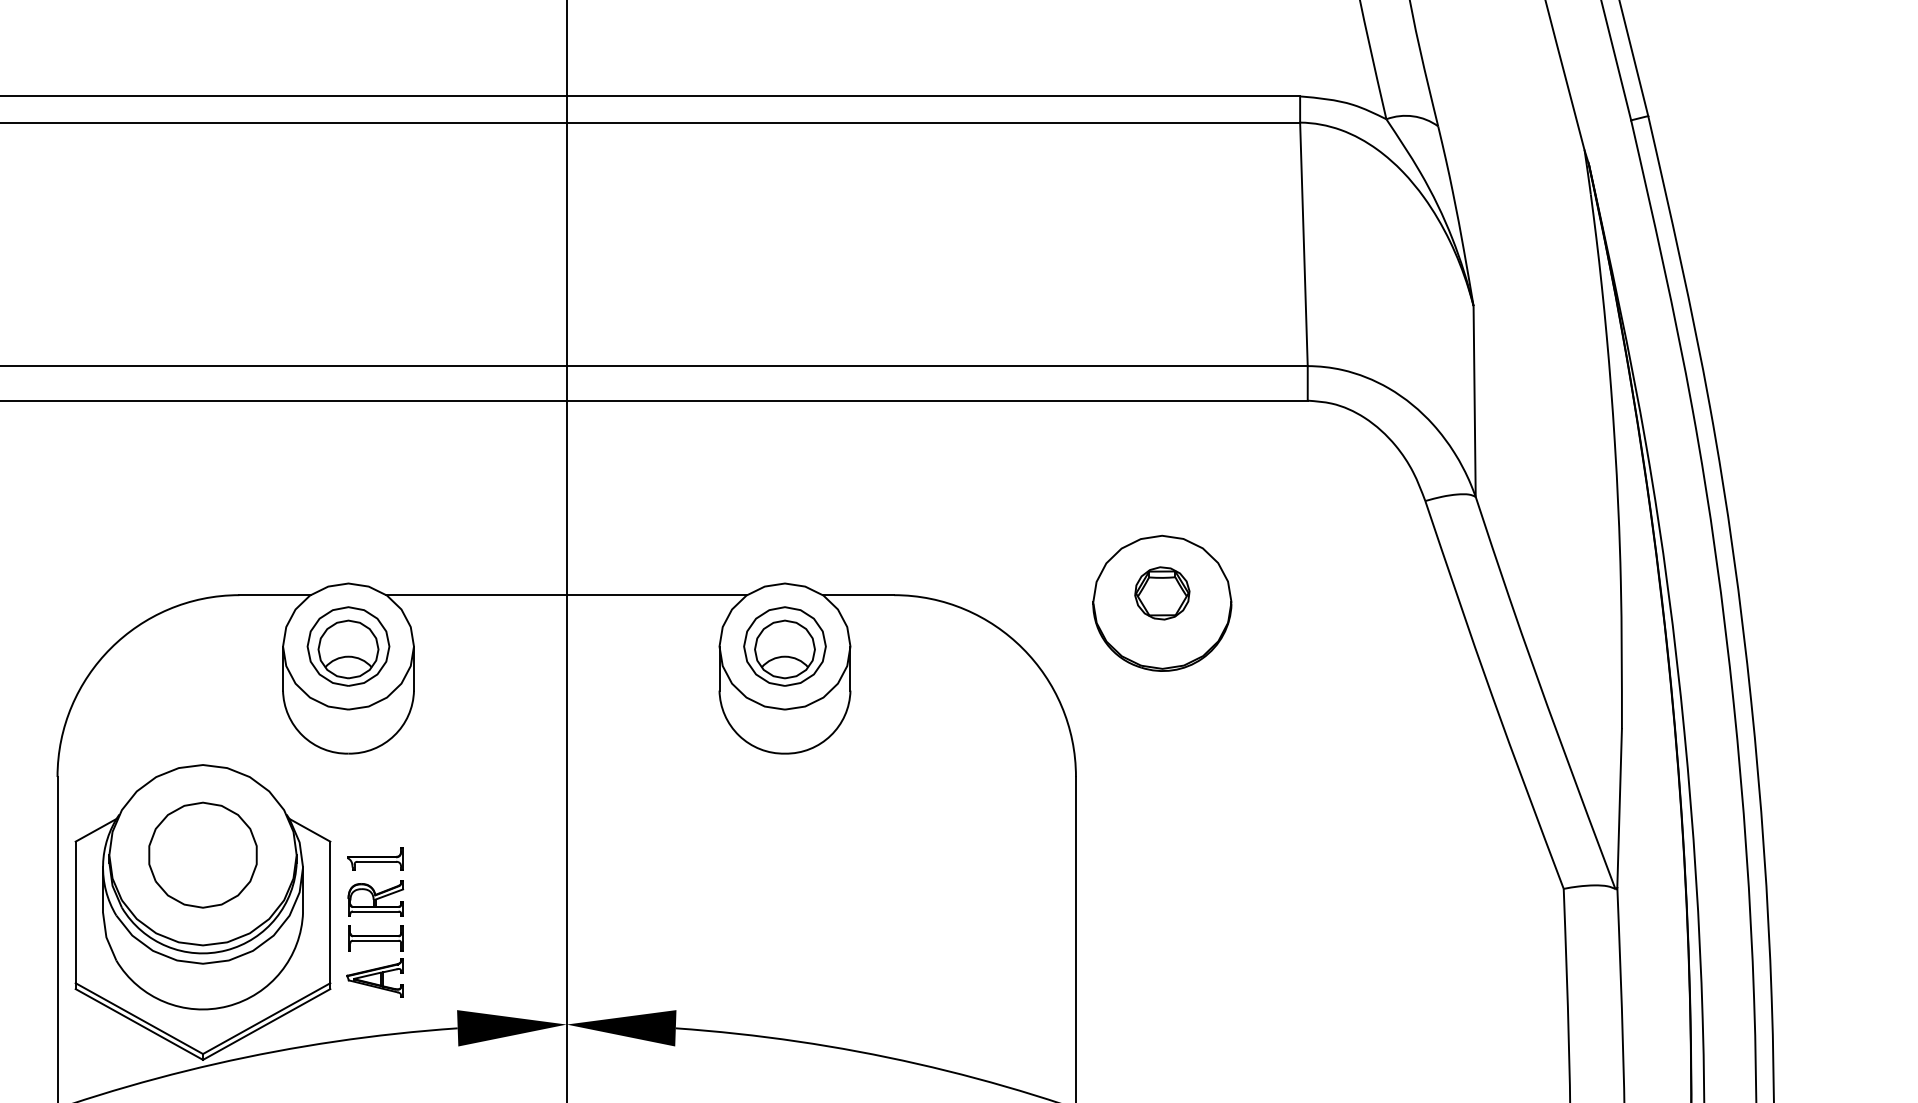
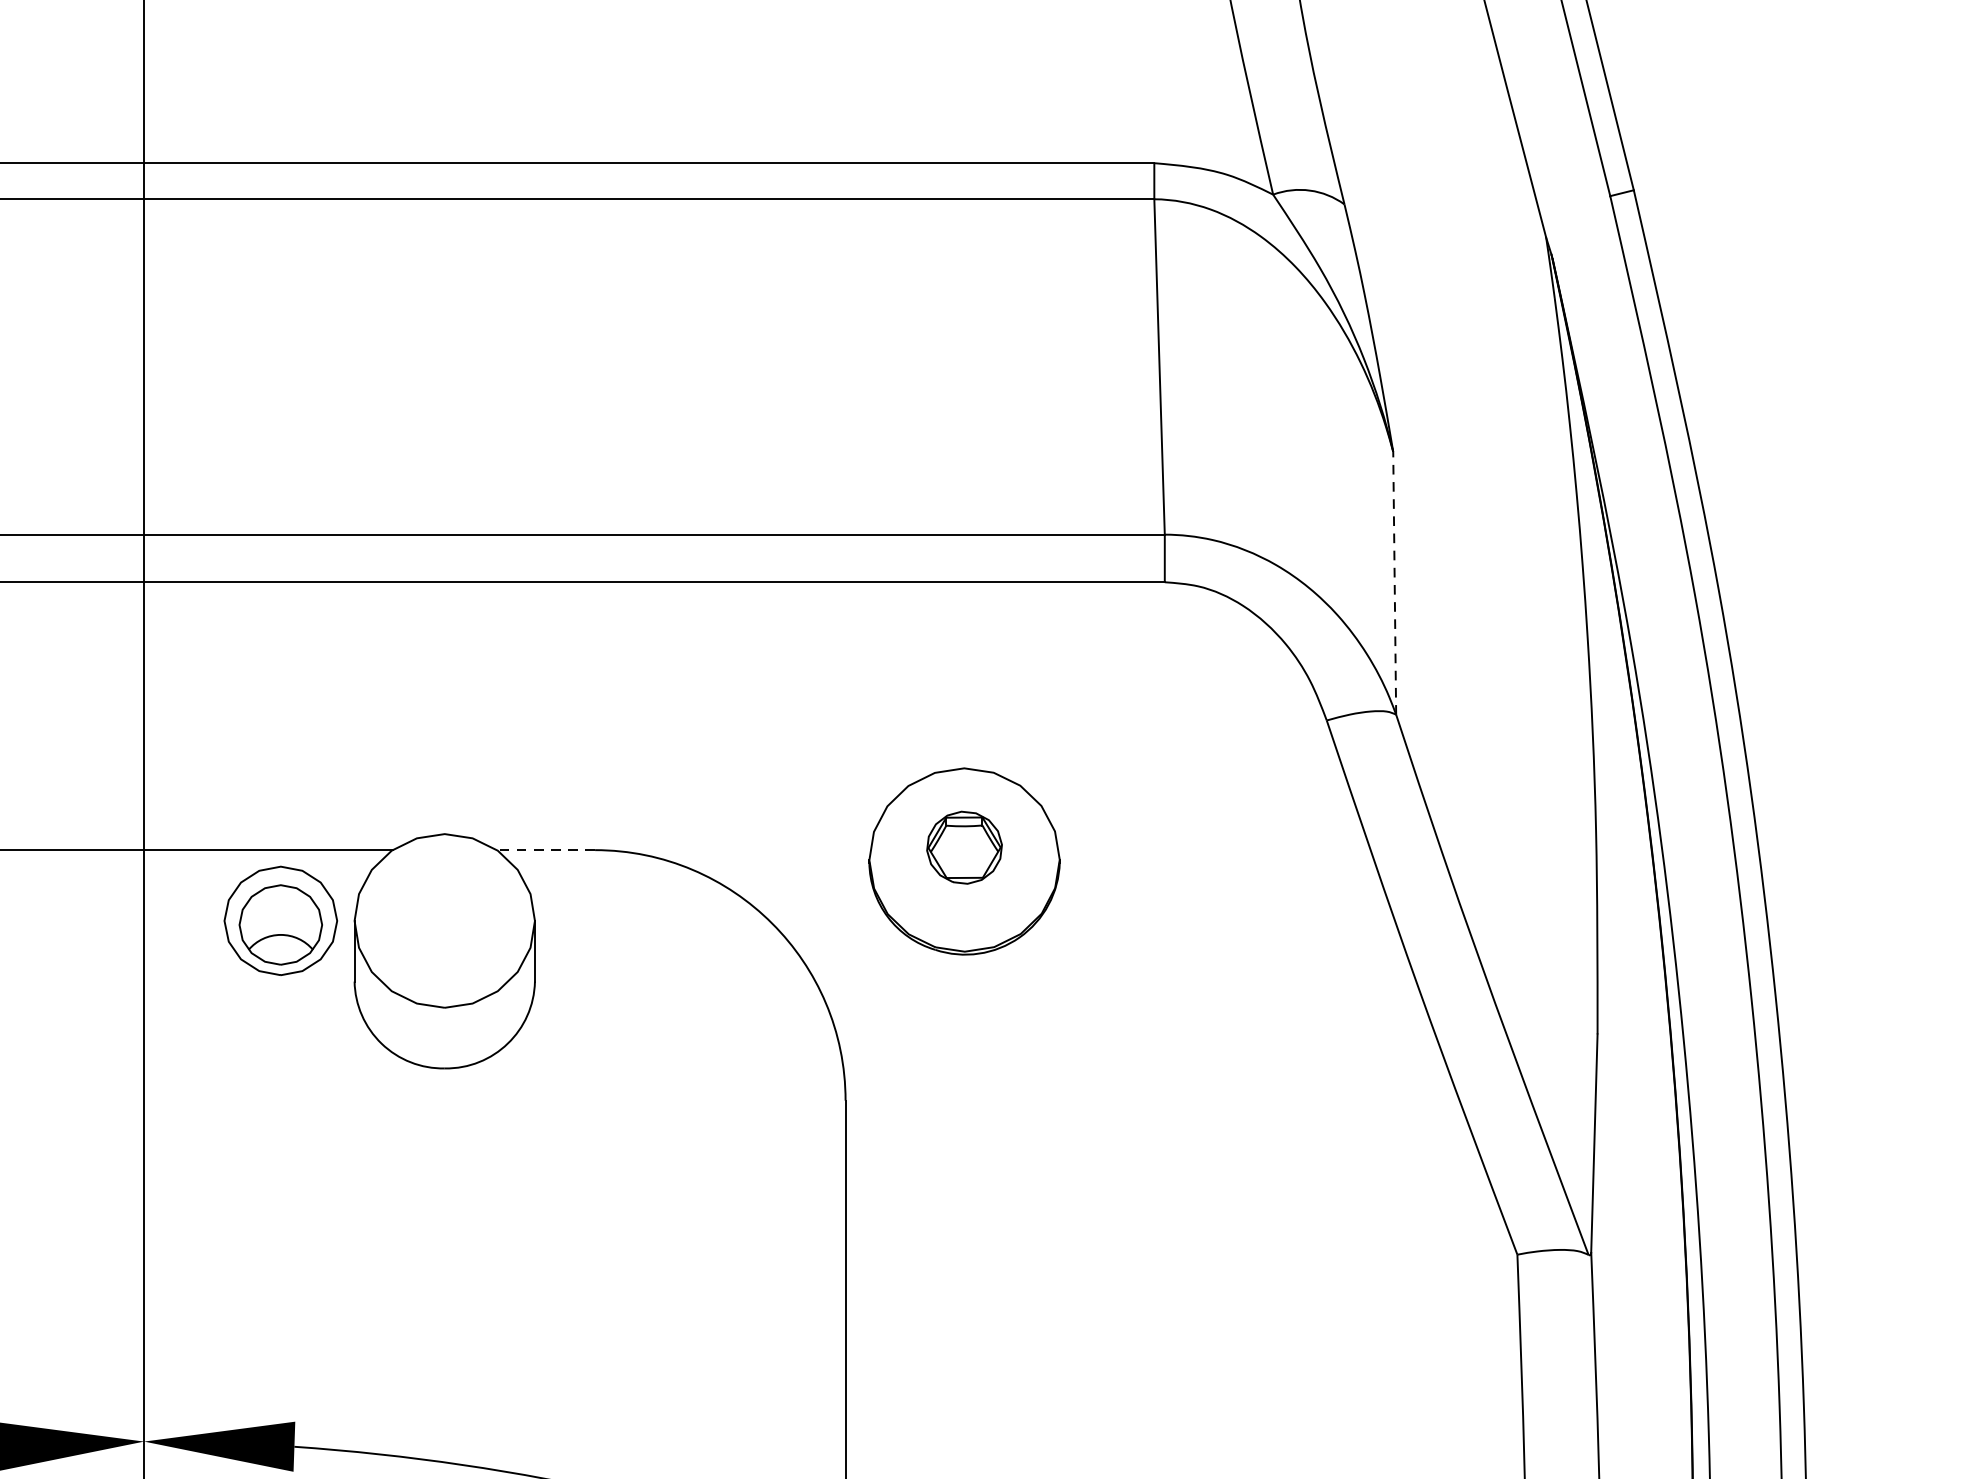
line: (1474, 400) -> (1394, 582), solid -> dashed
line: (858, 595) -> (546, 850), solid -> dashed
part: (784, 646) -> (280, 920), moved

